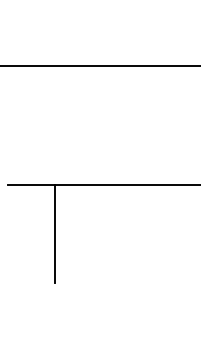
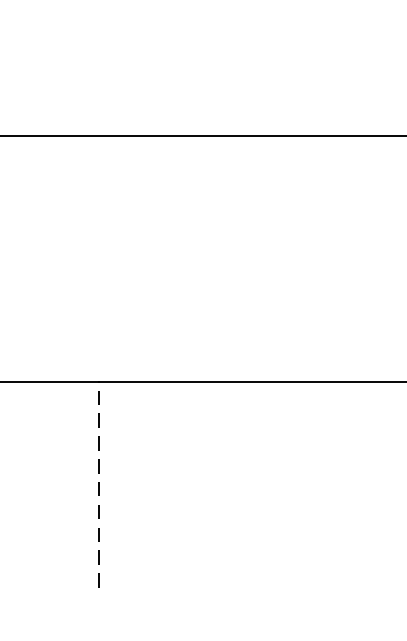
line: (55, 233) -> (99, 484), solid -> dashed

